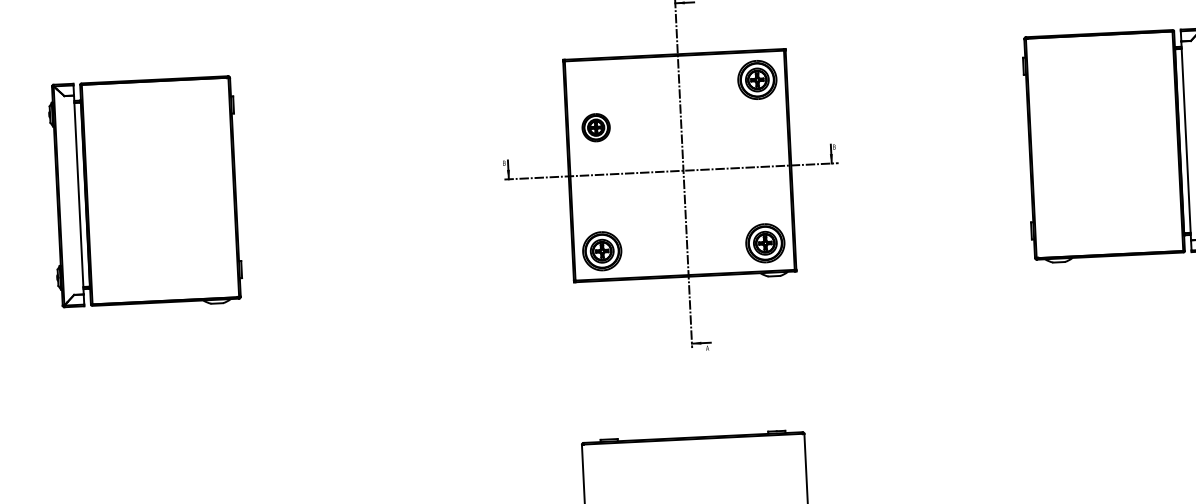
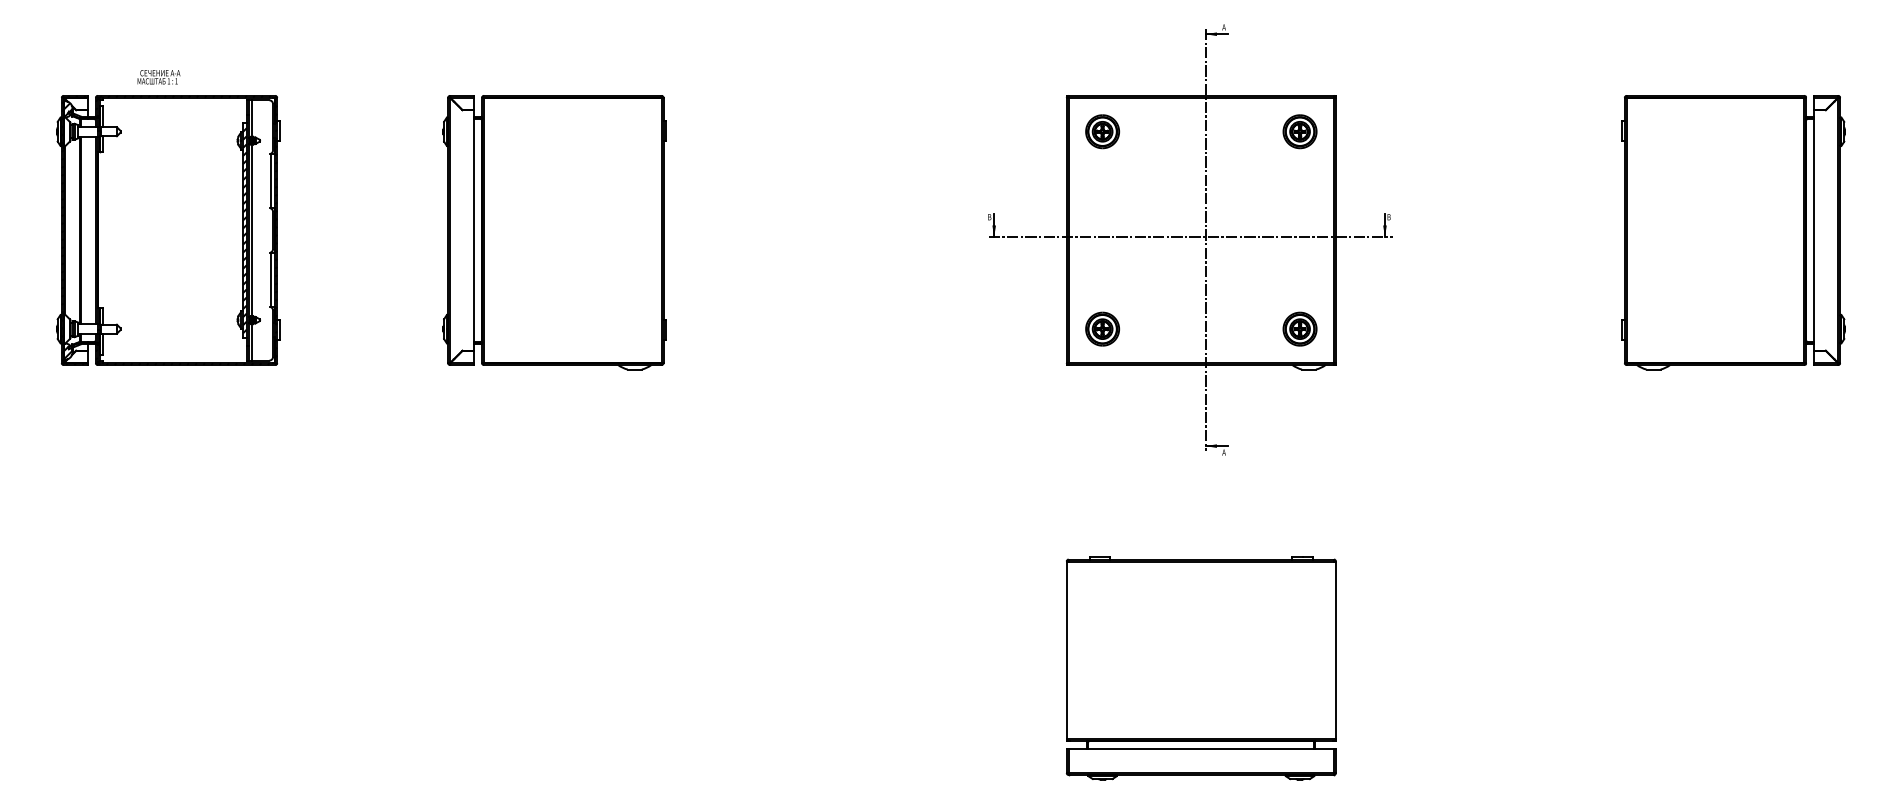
part: (756, 79) -> (1299, 131), size x0.71
part: (596, 127) -> (1102, 131), moved
part: (764, 242) -> (1299, 328), size x0.71
part: (602, 250) -> (1102, 328), size x0.71

